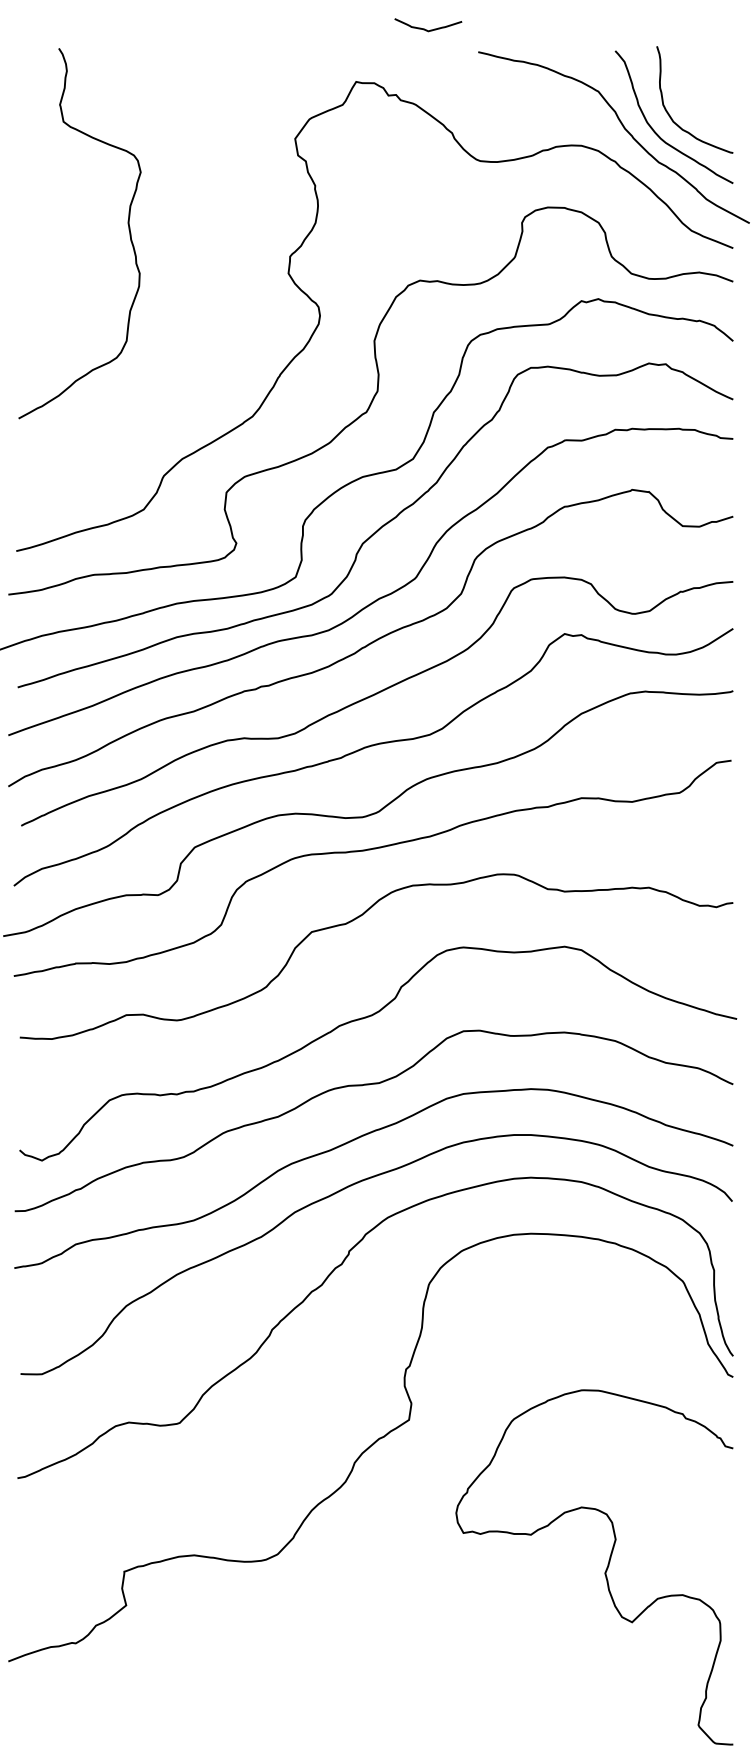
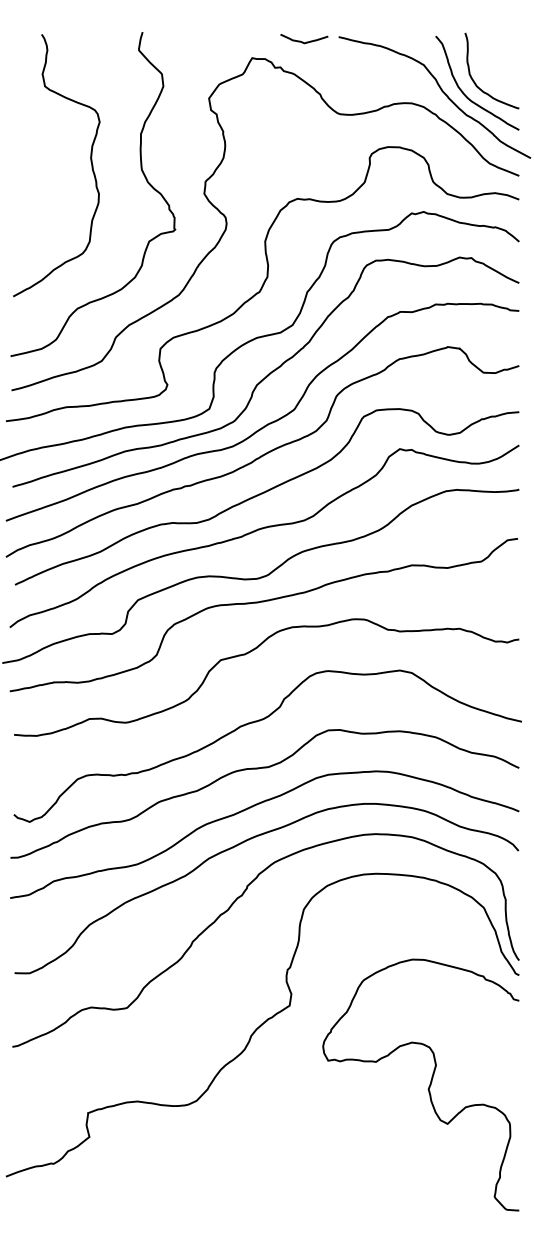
curve: (427, 28) -> (303, 41), moved
curve: (199, 241) -> (141, 171), added
curve: (605, 1569) -> (428, 1086), moved

